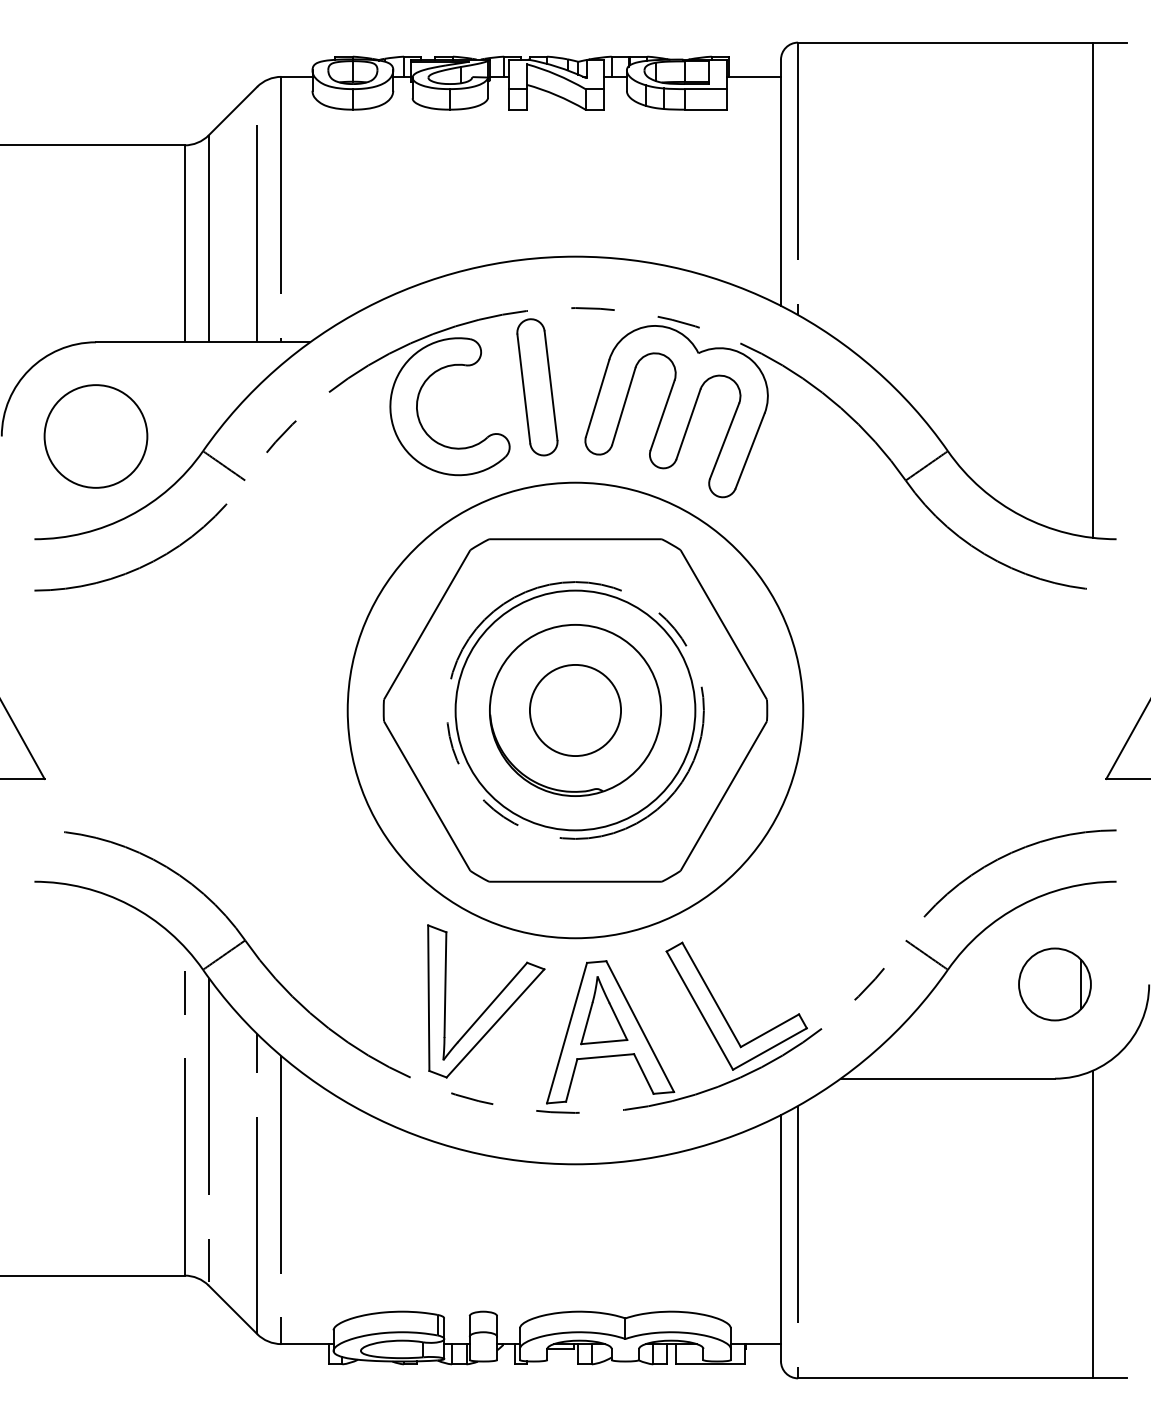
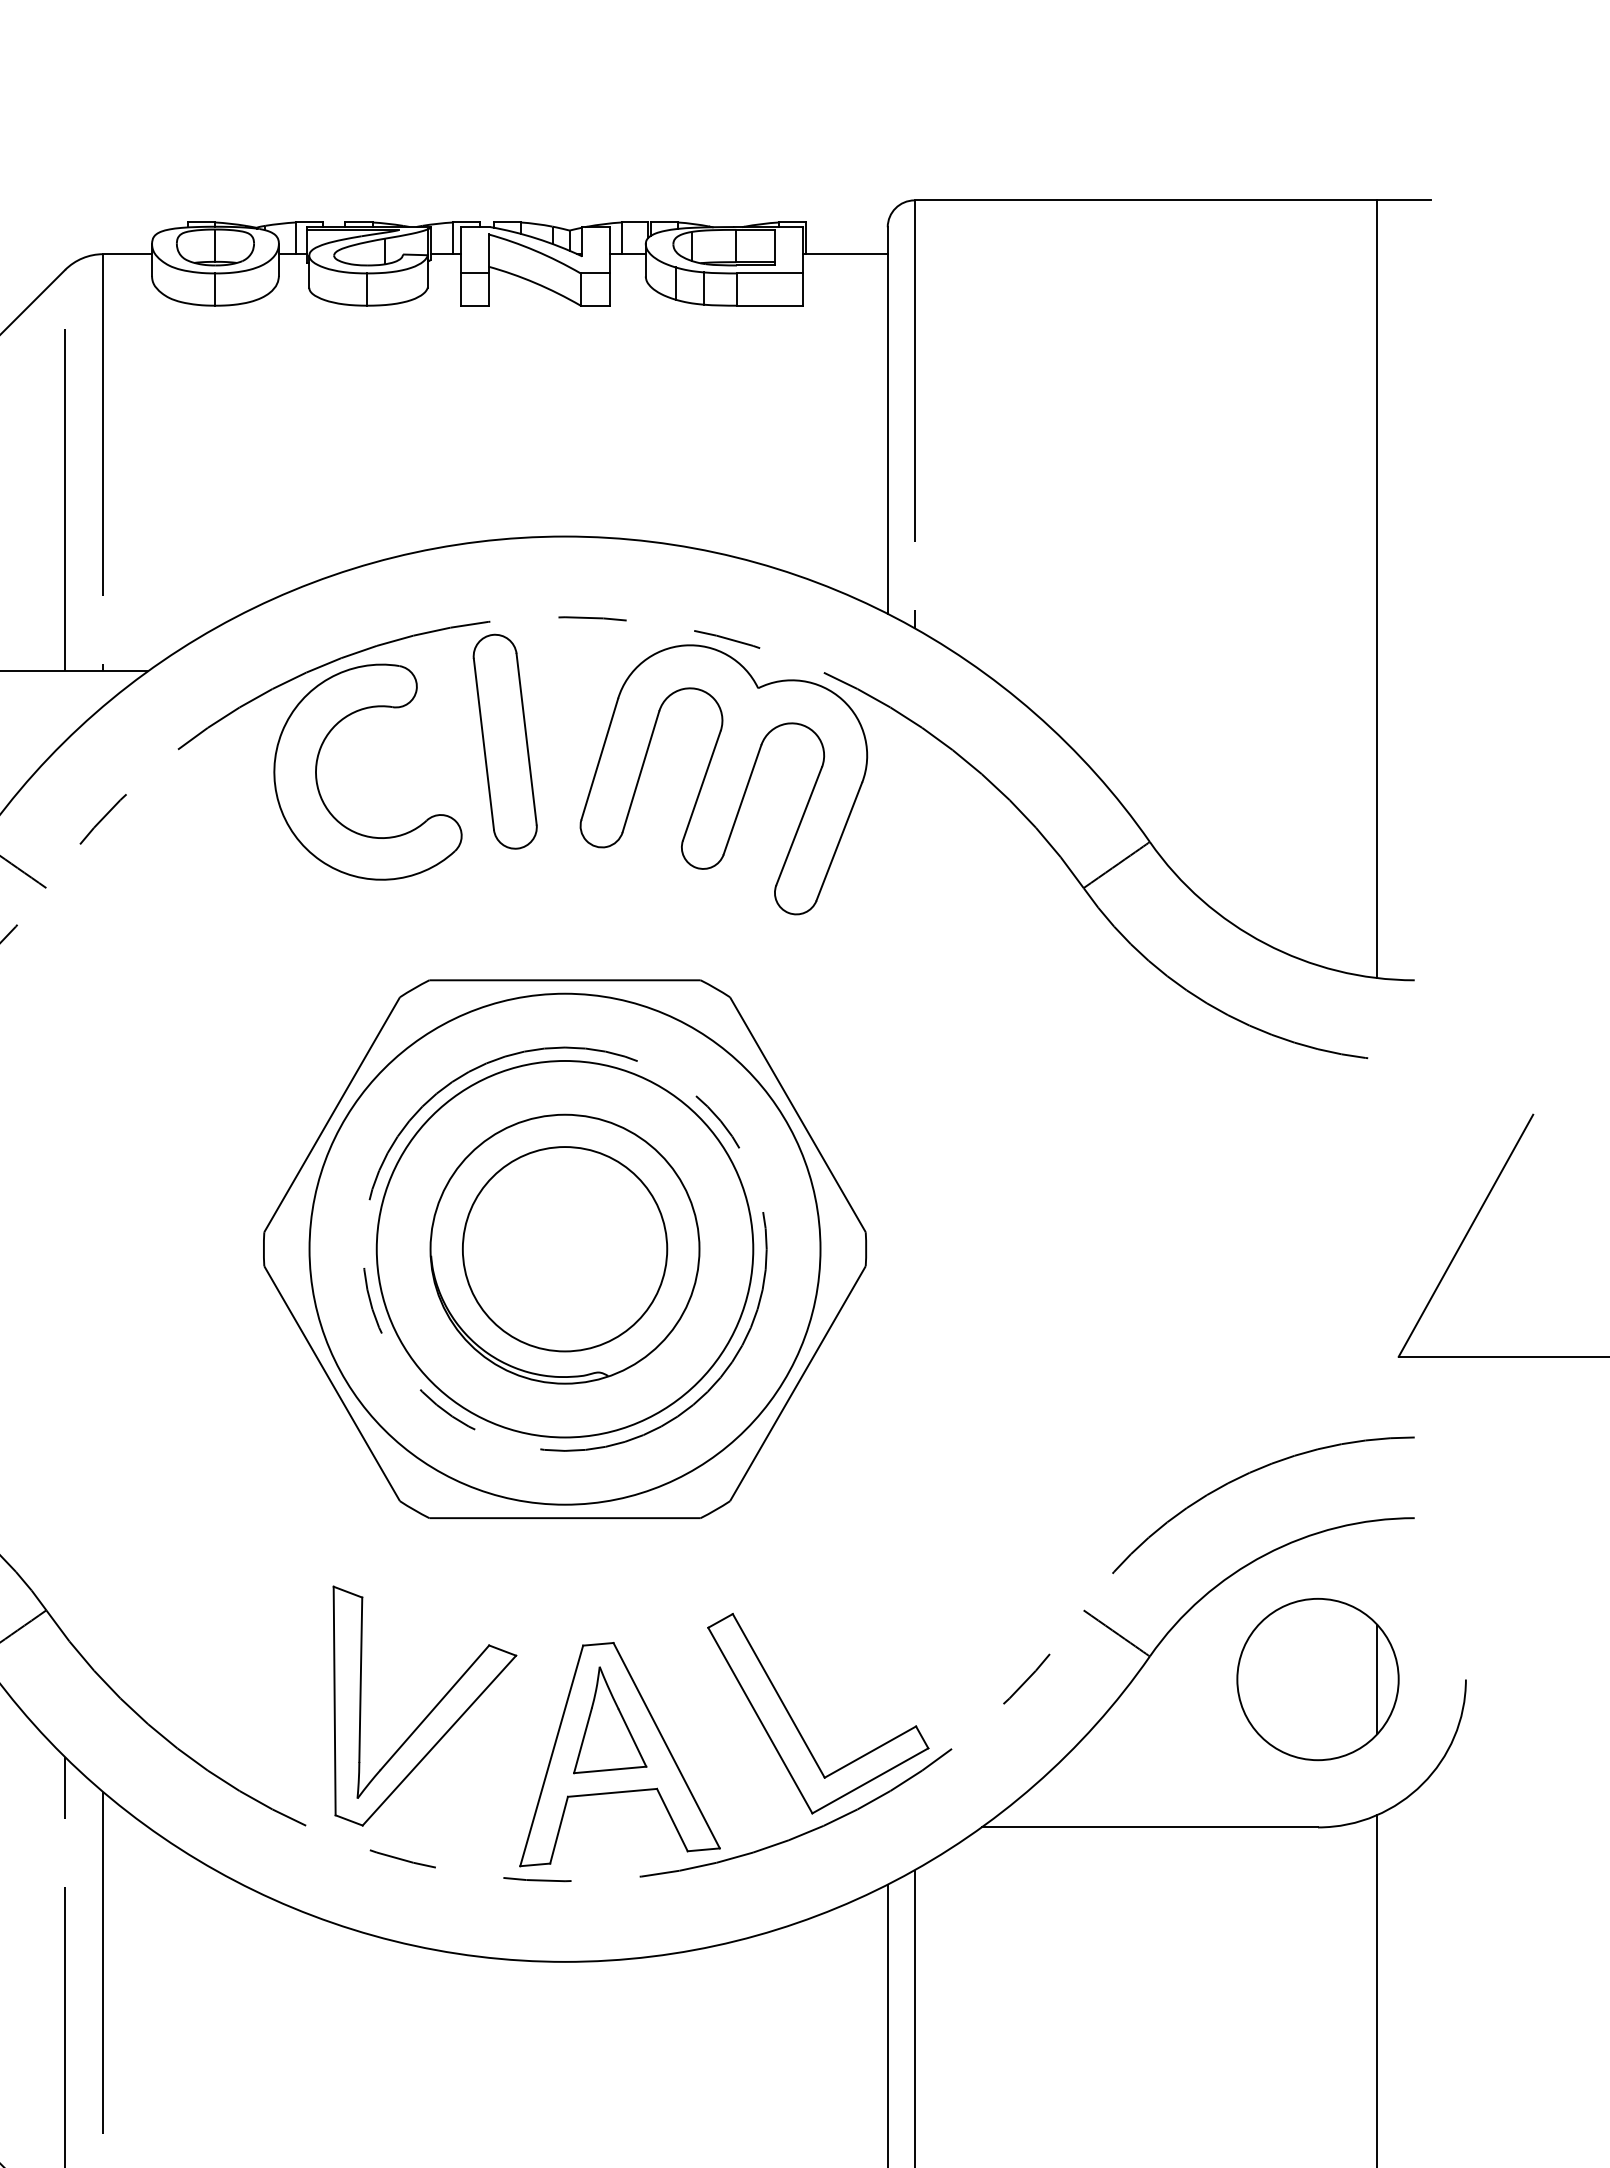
circle: (575, 710) -> (565, 1249), size x0.71
circle: (575, 710) -> (565, 1249), size x1.43
part: (1054, 984) -> (1317, 1679), size x1.43

